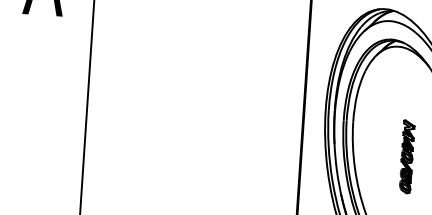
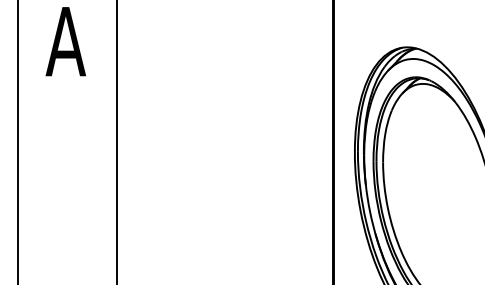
part: (406, 157) -> (438, 193), removed

